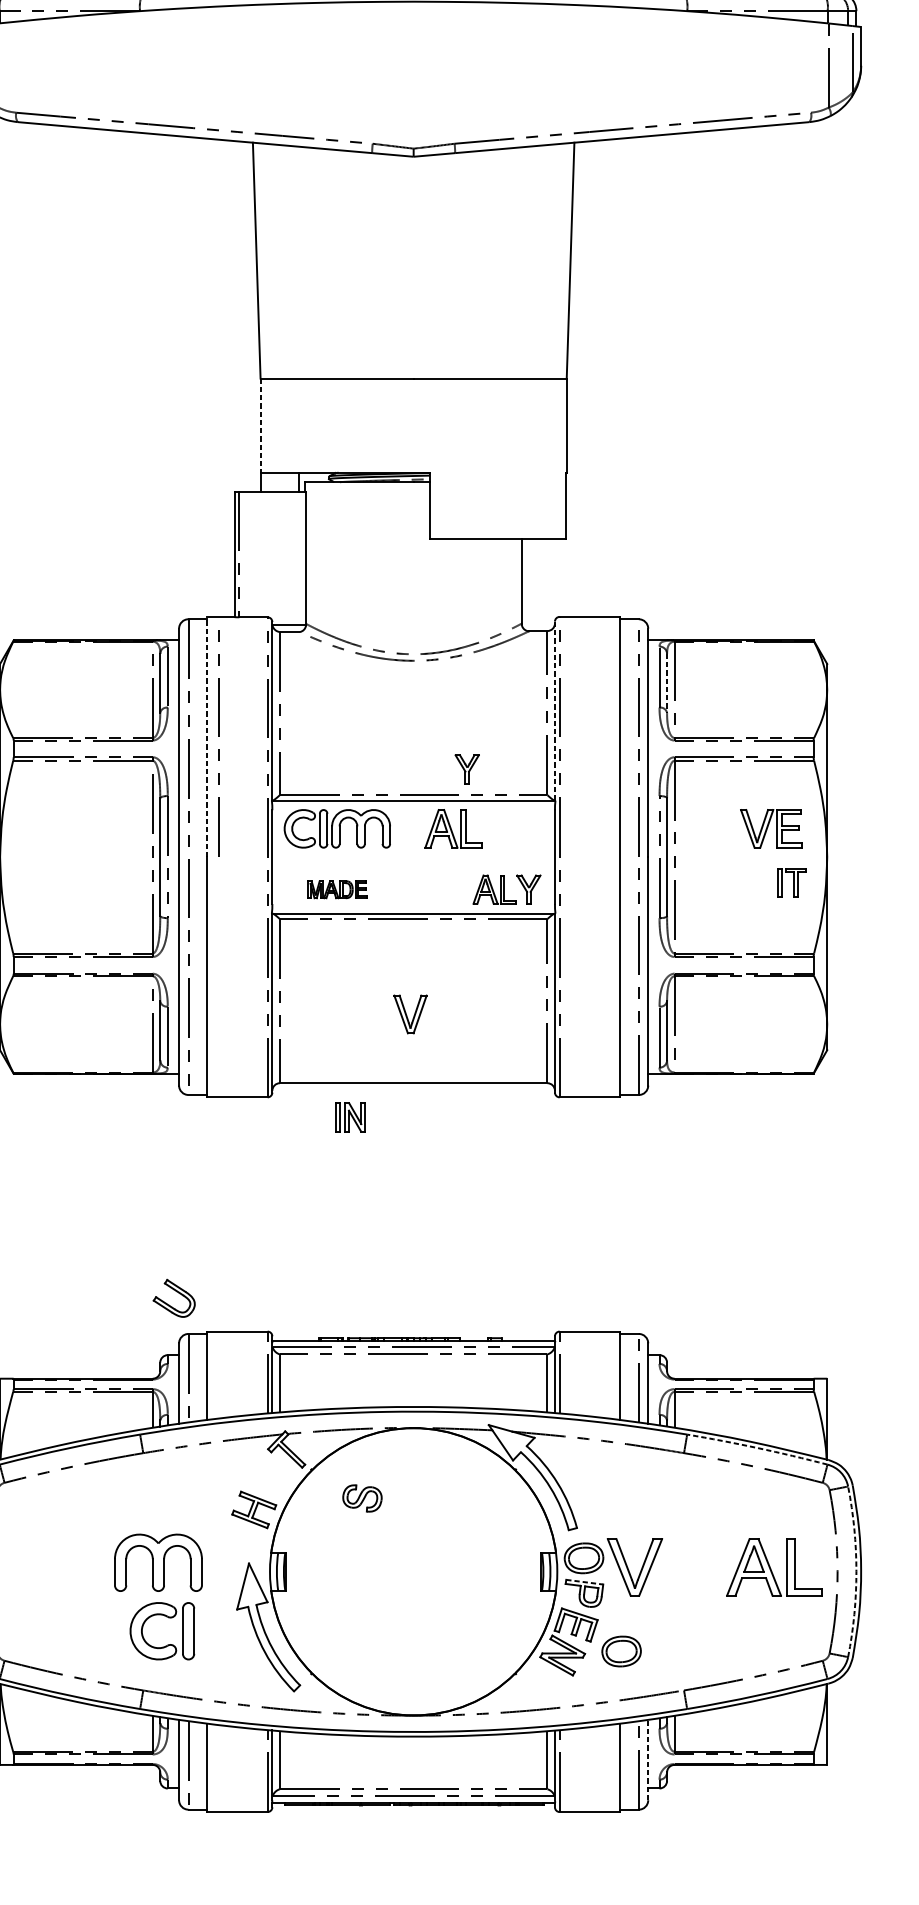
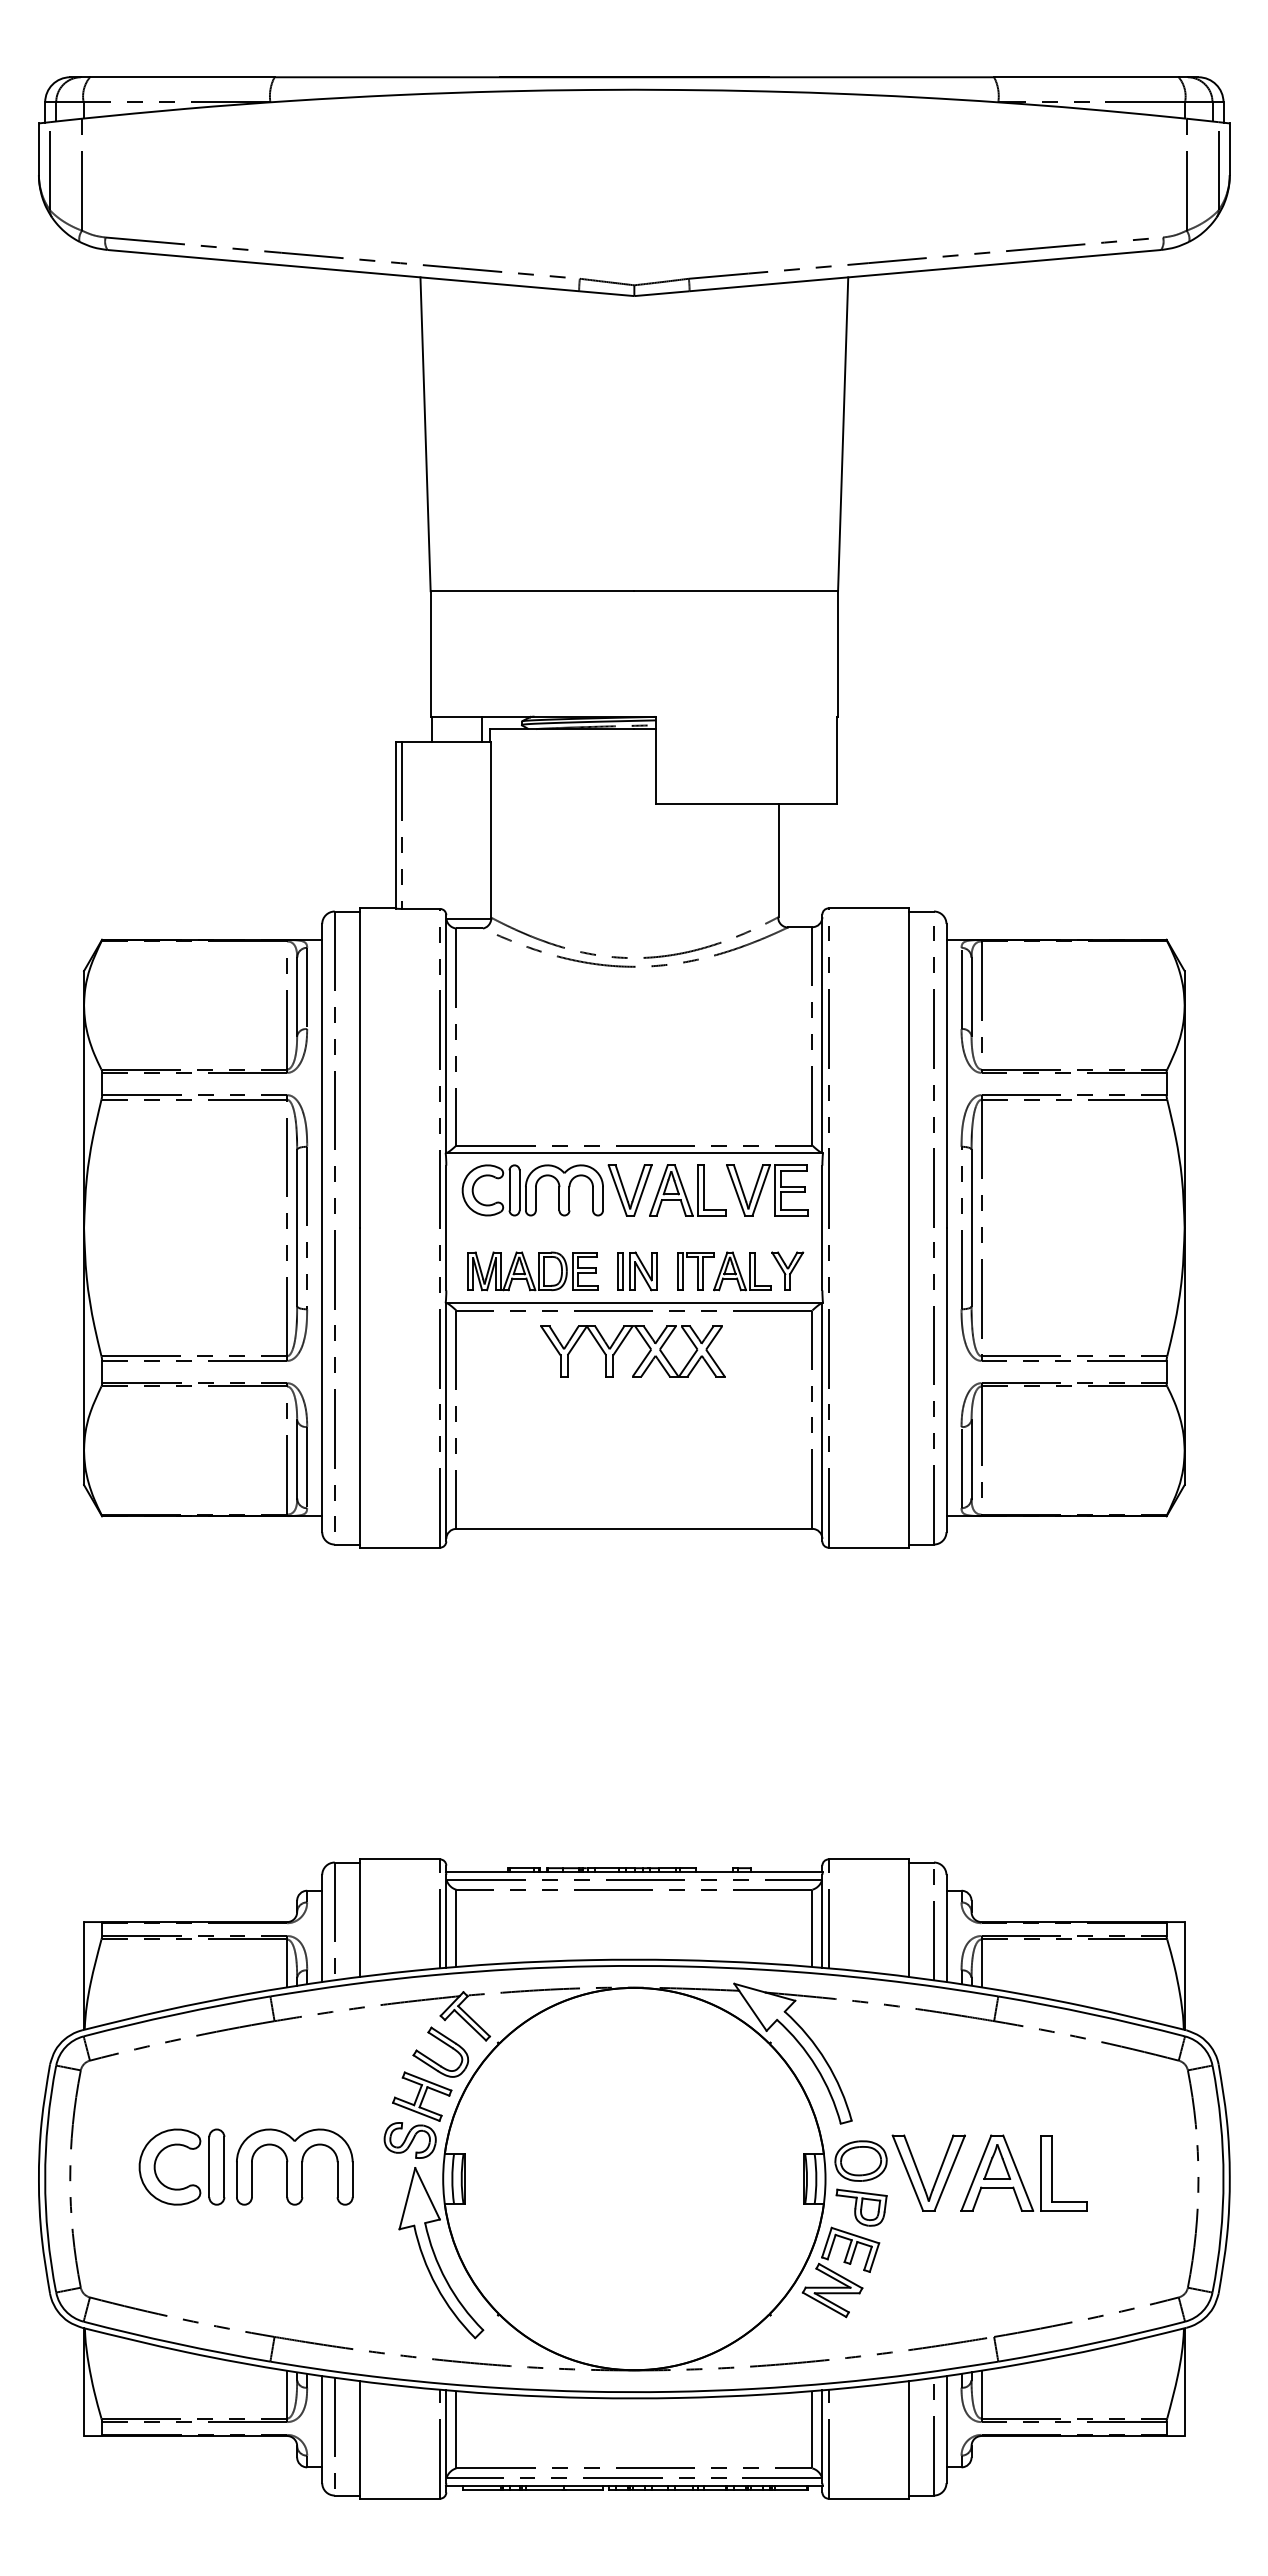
line: (260, 425) -> (430, 653), dashed -> solid
line: (667, 683) -> (971, 997), dashed -> solid
line: (555, 710) -> (822, 1033), dashed -> solid
line: (207, 737) -> (359, 1068), dashed -> solid
line: (219, 737) -> (375, 1068), removed
part: (467, 768) -> (705, 1110), removed
part: (771, 828) -> (767, 1190), moved
part: (791, 883) -> (695, 1271), moved
part: (337, 889) -> (532, 1271), size x1.67
part: (404, 943) -> (622, 1343), added
part: (410, 1014) -> (629, 1190), moved
part: (350, 1117) -> (637, 1271), moved
part: (178, 1293) -> (446, 2045), moved
arc: (757, 1448) -> (1092, 2014), dashed -> solid
part: (361, 1498) -> (409, 2140), moved
part: (773, 1566) -> (1023, 2172), moved
arc: (856, 1572) -> (1223, 2179), dashed -> solid
line: (585, 1581) -> (862, 2192), dashed -> solid
part: (168, 1617) -> (189, 2149), moved
part: (621, 1651) -> (910, 2284), removed
line: (648, 1760) -> (946, 2429), dashed -> solid

